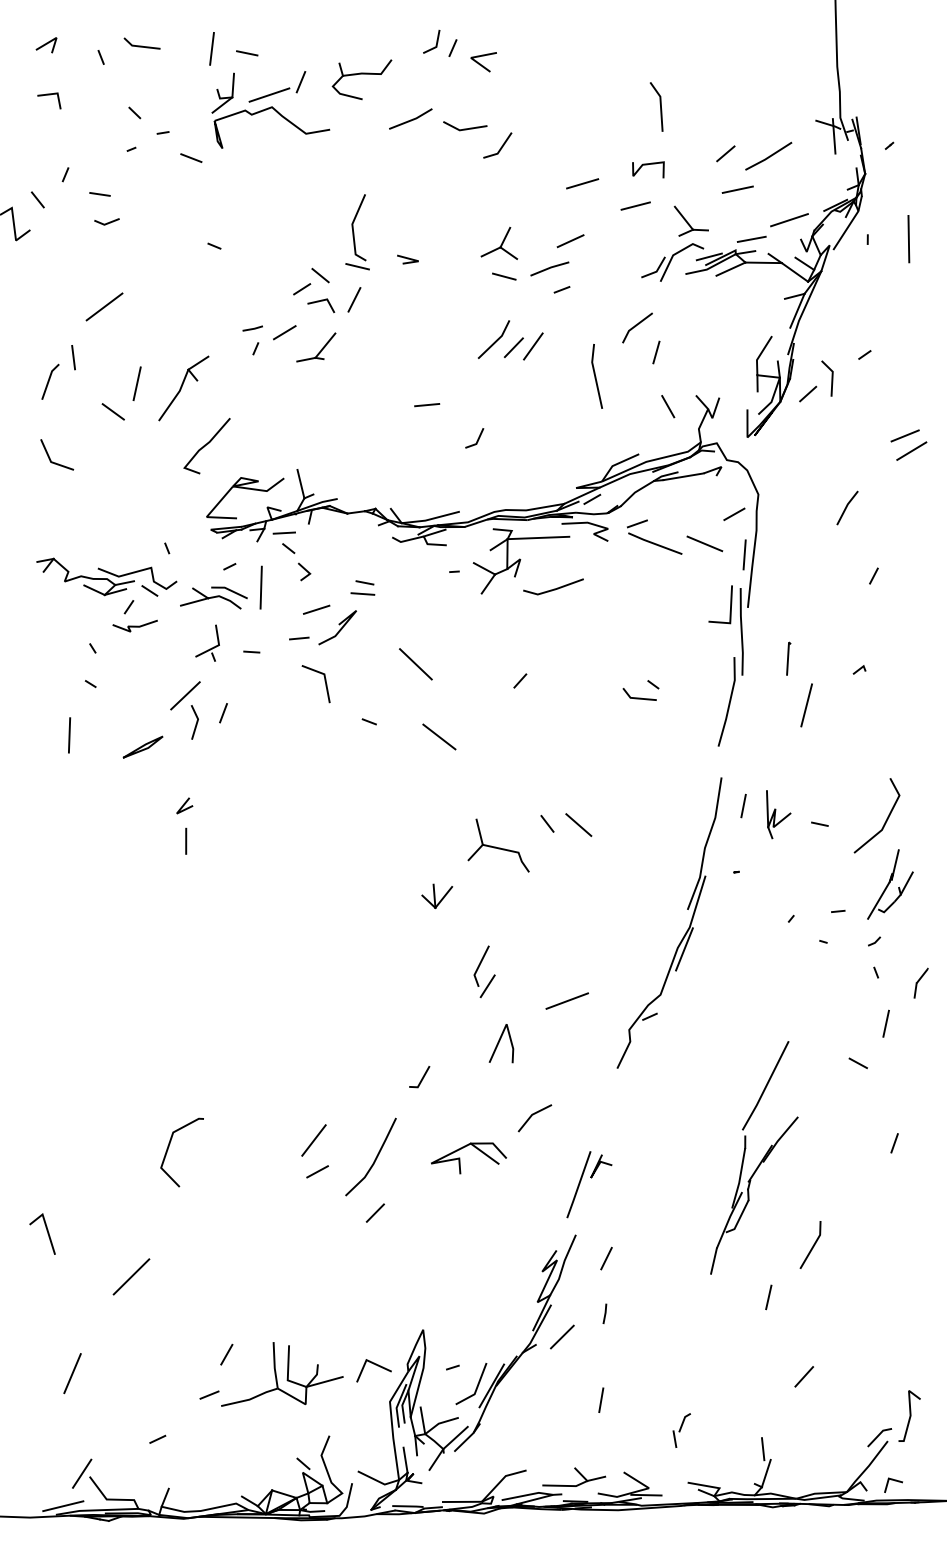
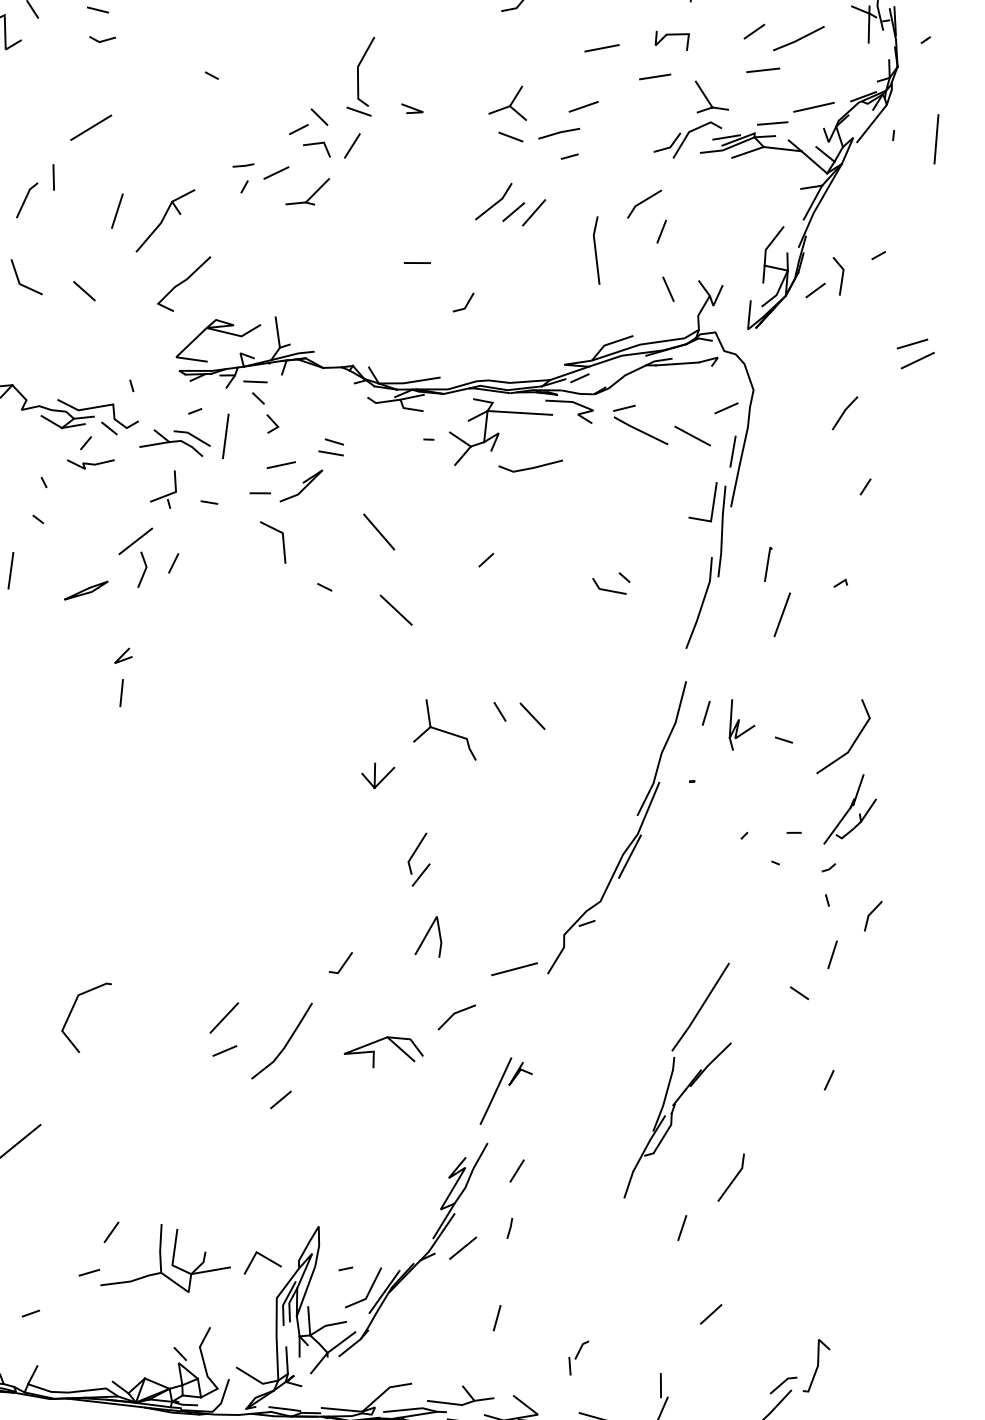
line: (112, 411) -> (83, 290), moved
line: (566, 1000) -> (513, 968), moved

